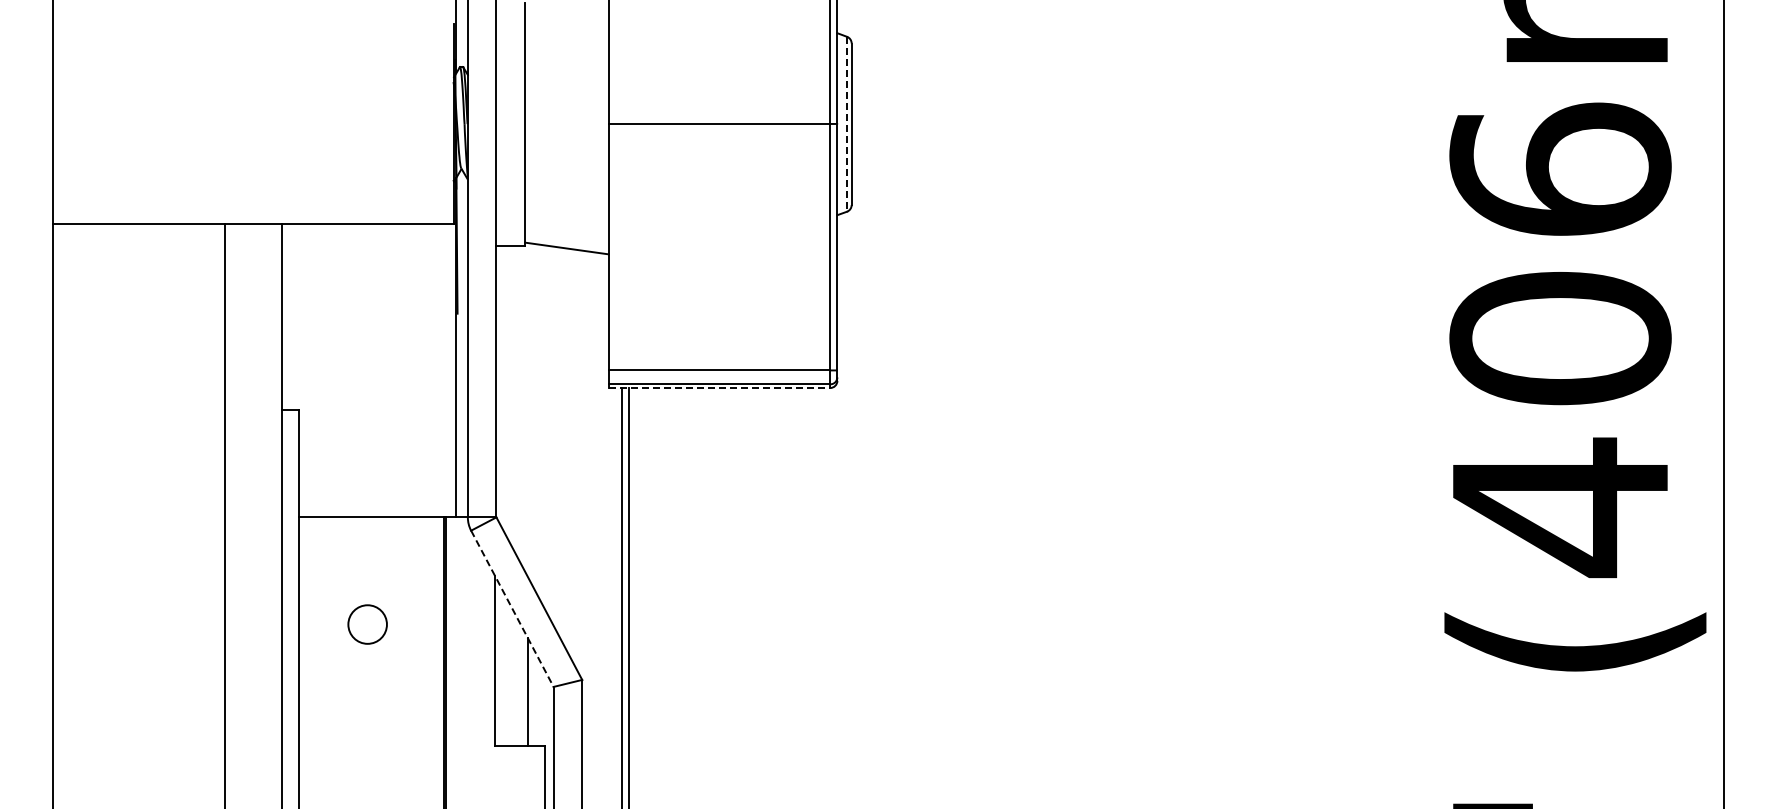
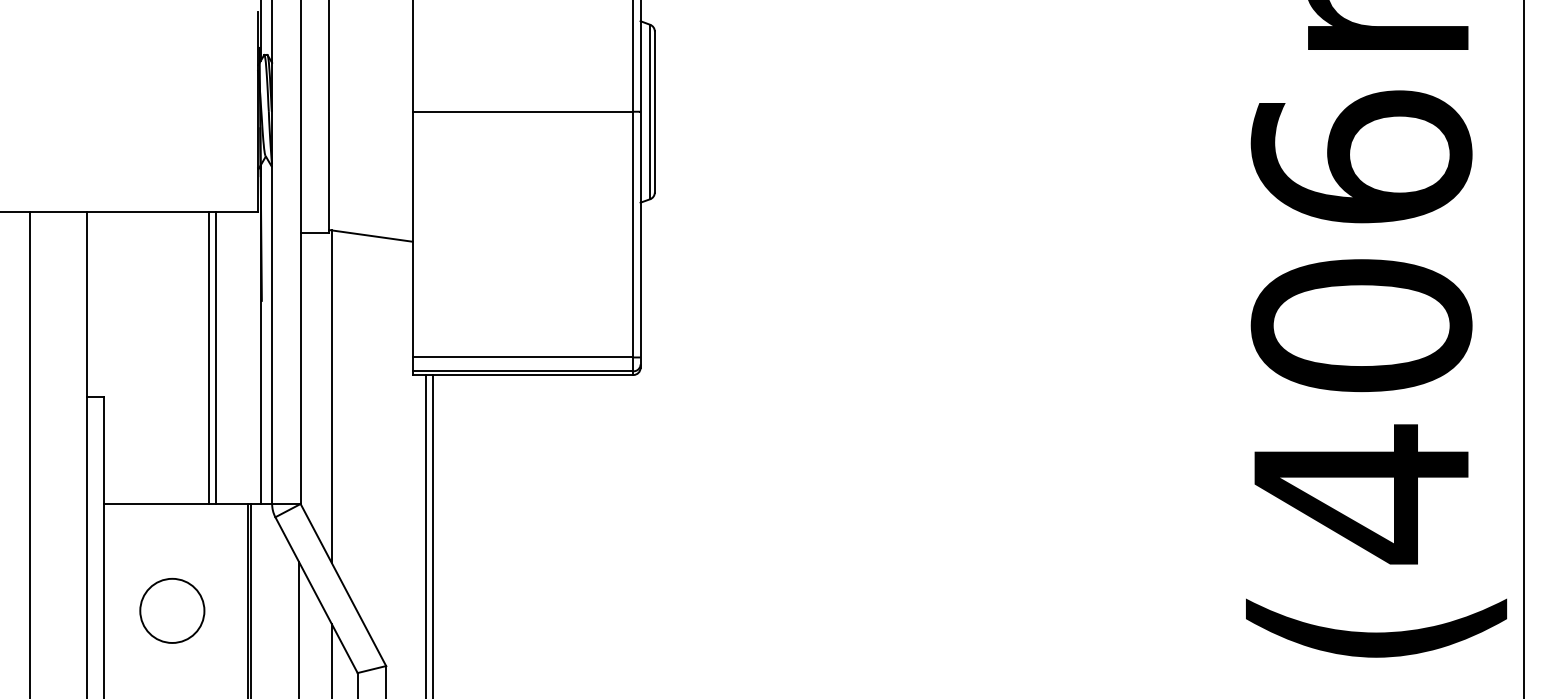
line: (846, 124) -> (649, 112), dashed -> solid
line: (404, 370) -> (208, 357), added
line: (411, 370) -> (215, 357), added
line: (719, 388) -> (523, 375), dashed -> solid
line: (527, 409) -> (331, 396), added
line: (512, 609) -> (316, 595), dashed -> solid
circle: (367, 624) -> (172, 610), size x1.67

